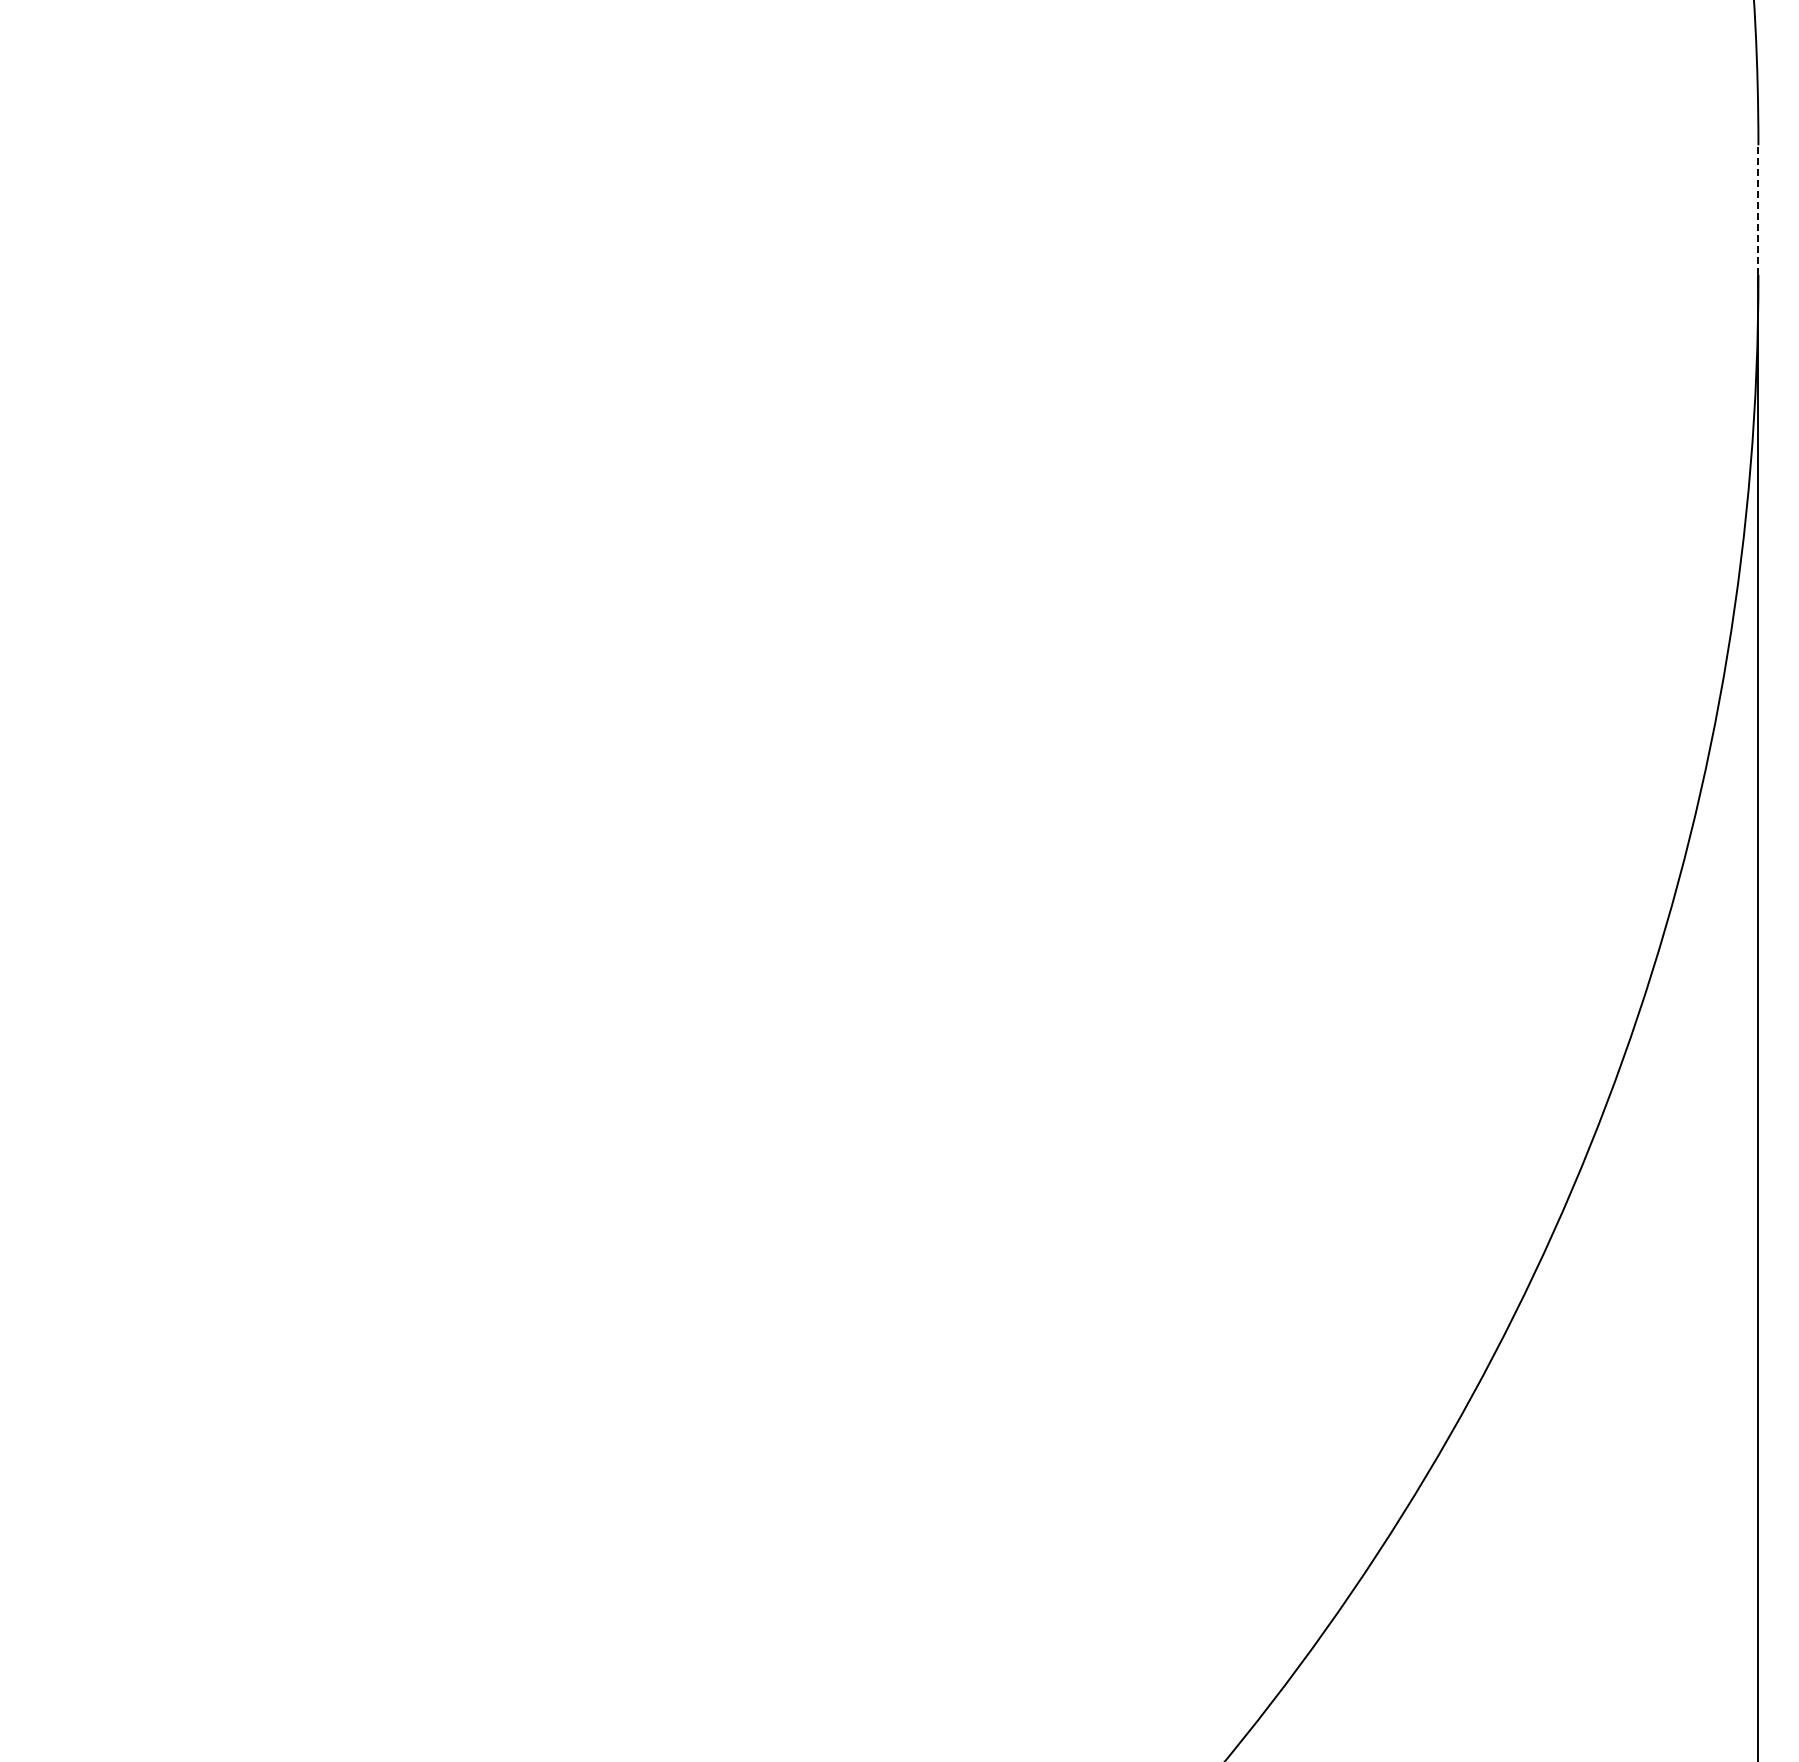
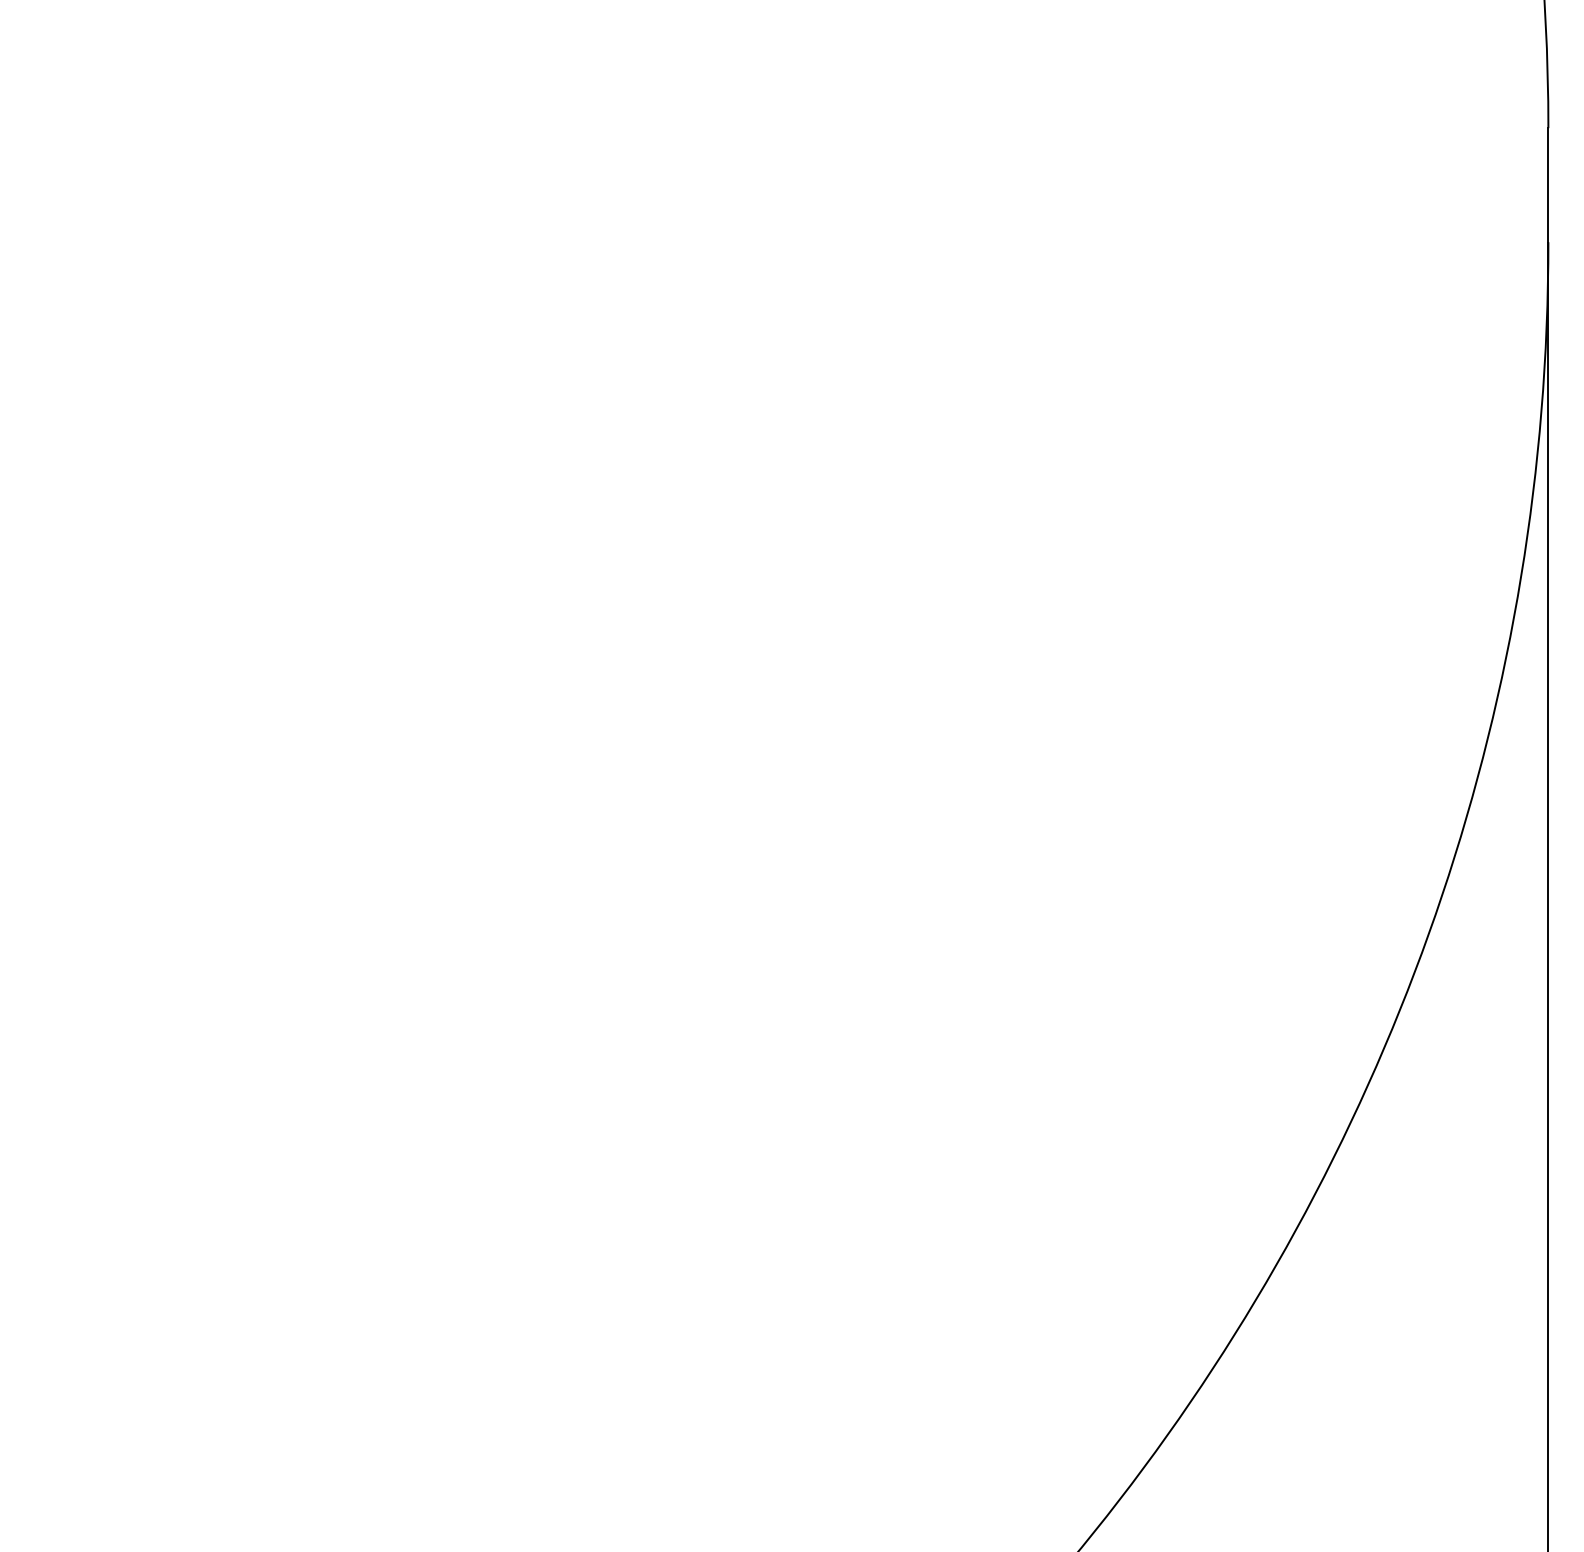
line: (1758, 210) -> (1548, 185), dashed -> solid

